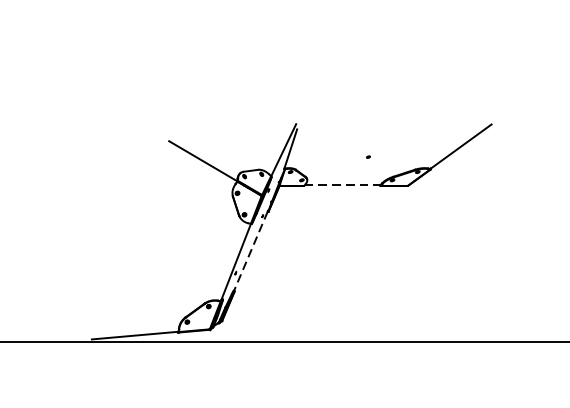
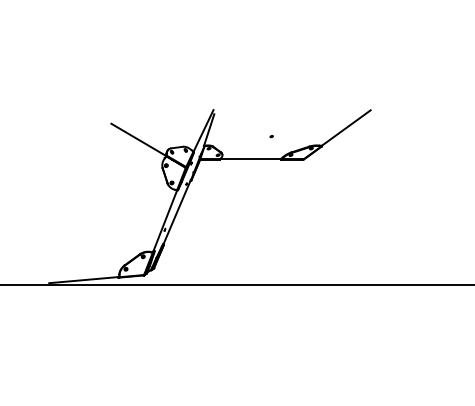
line: (343, 185) -> (251, 159), dashed -> solid
line: (251, 251) -> (177, 212), dashed -> solid

